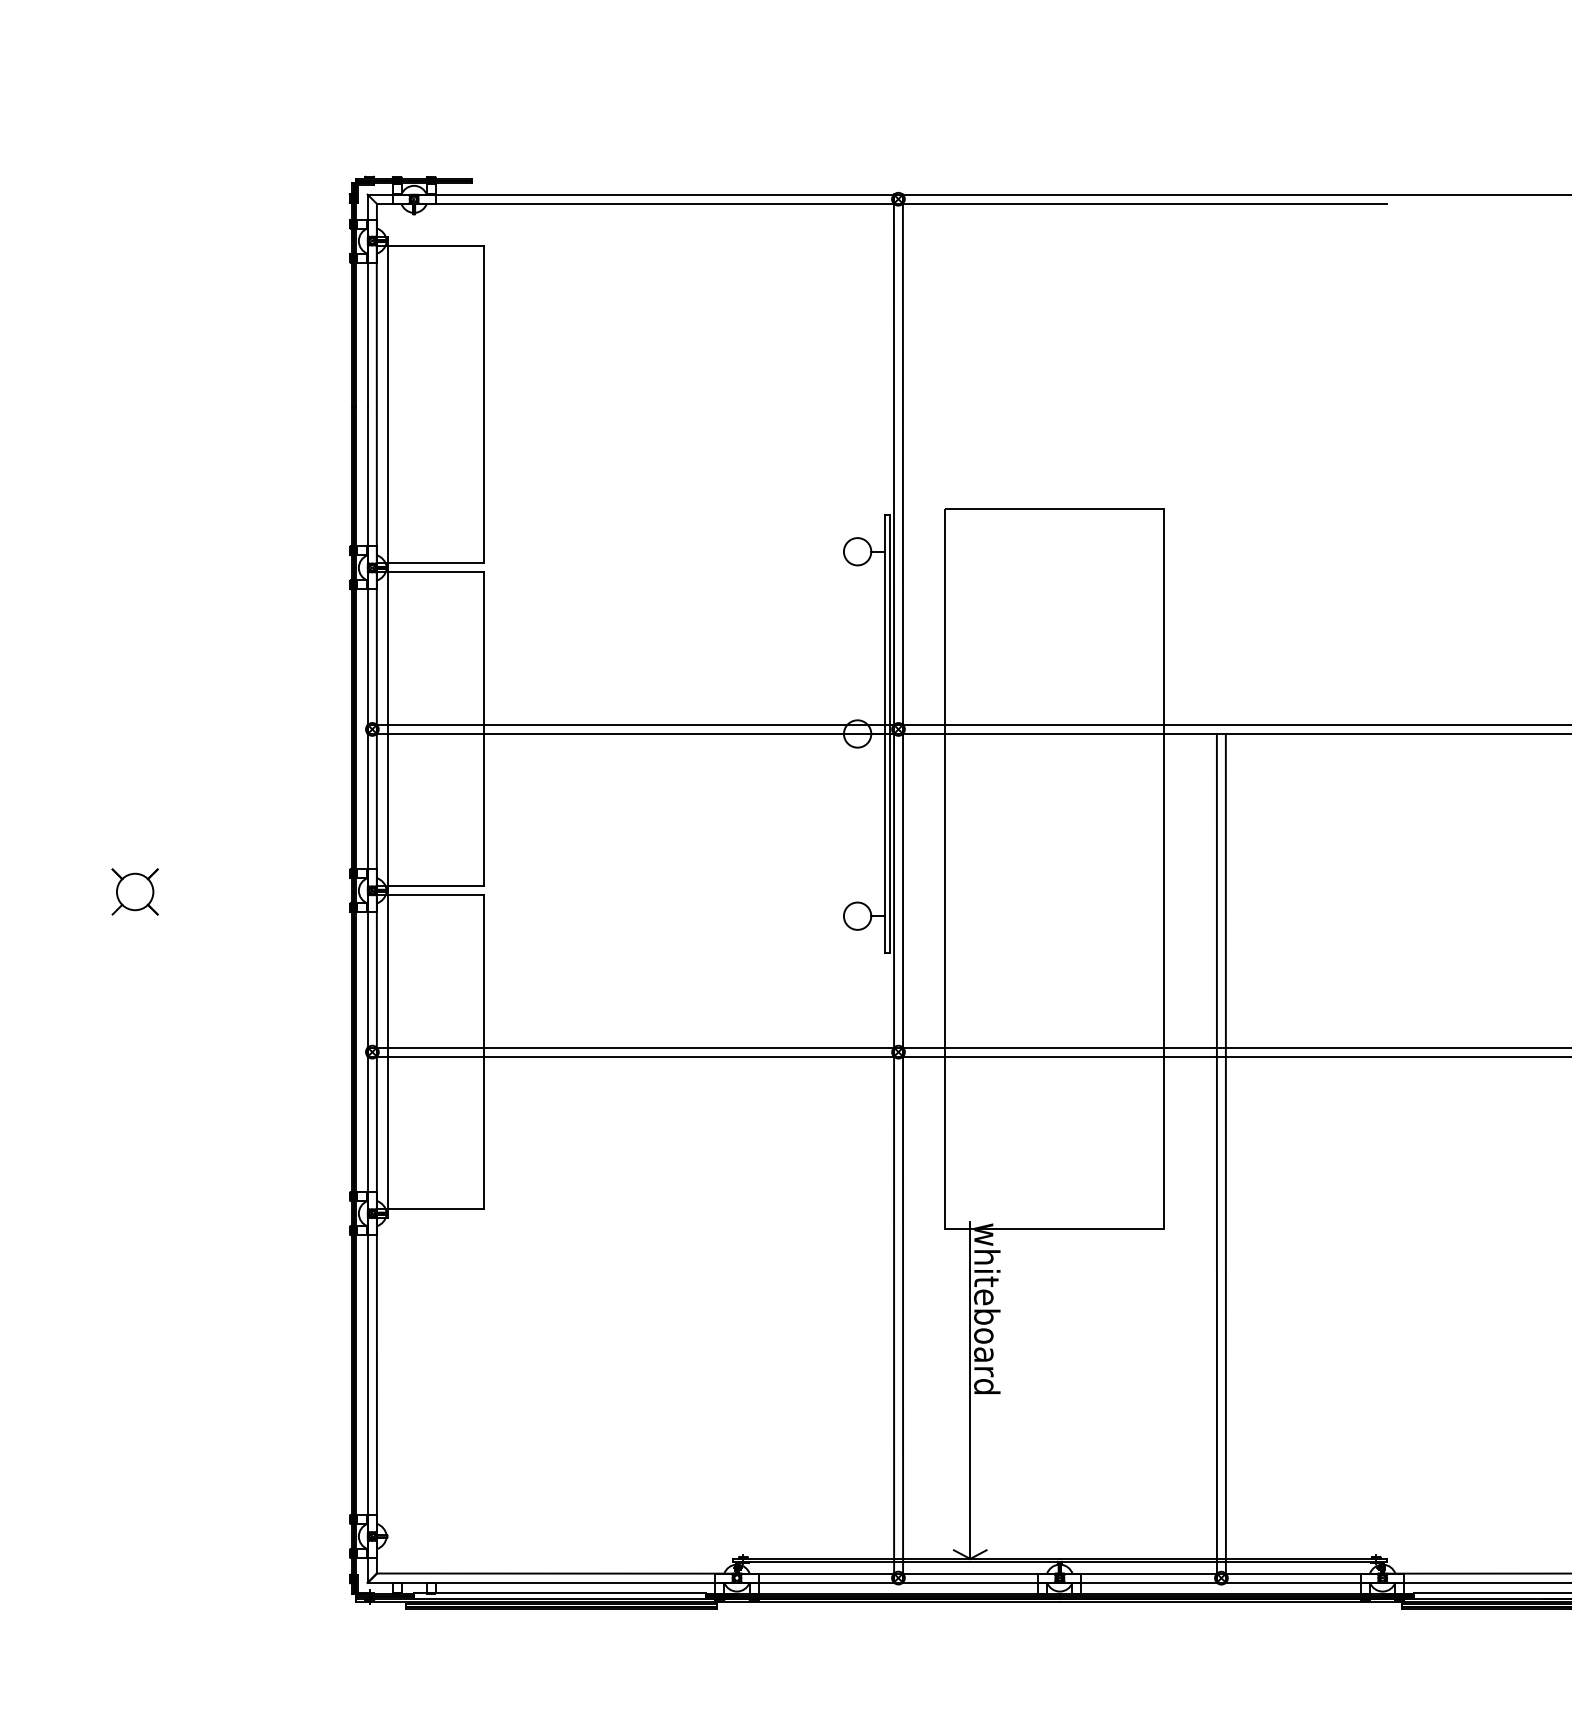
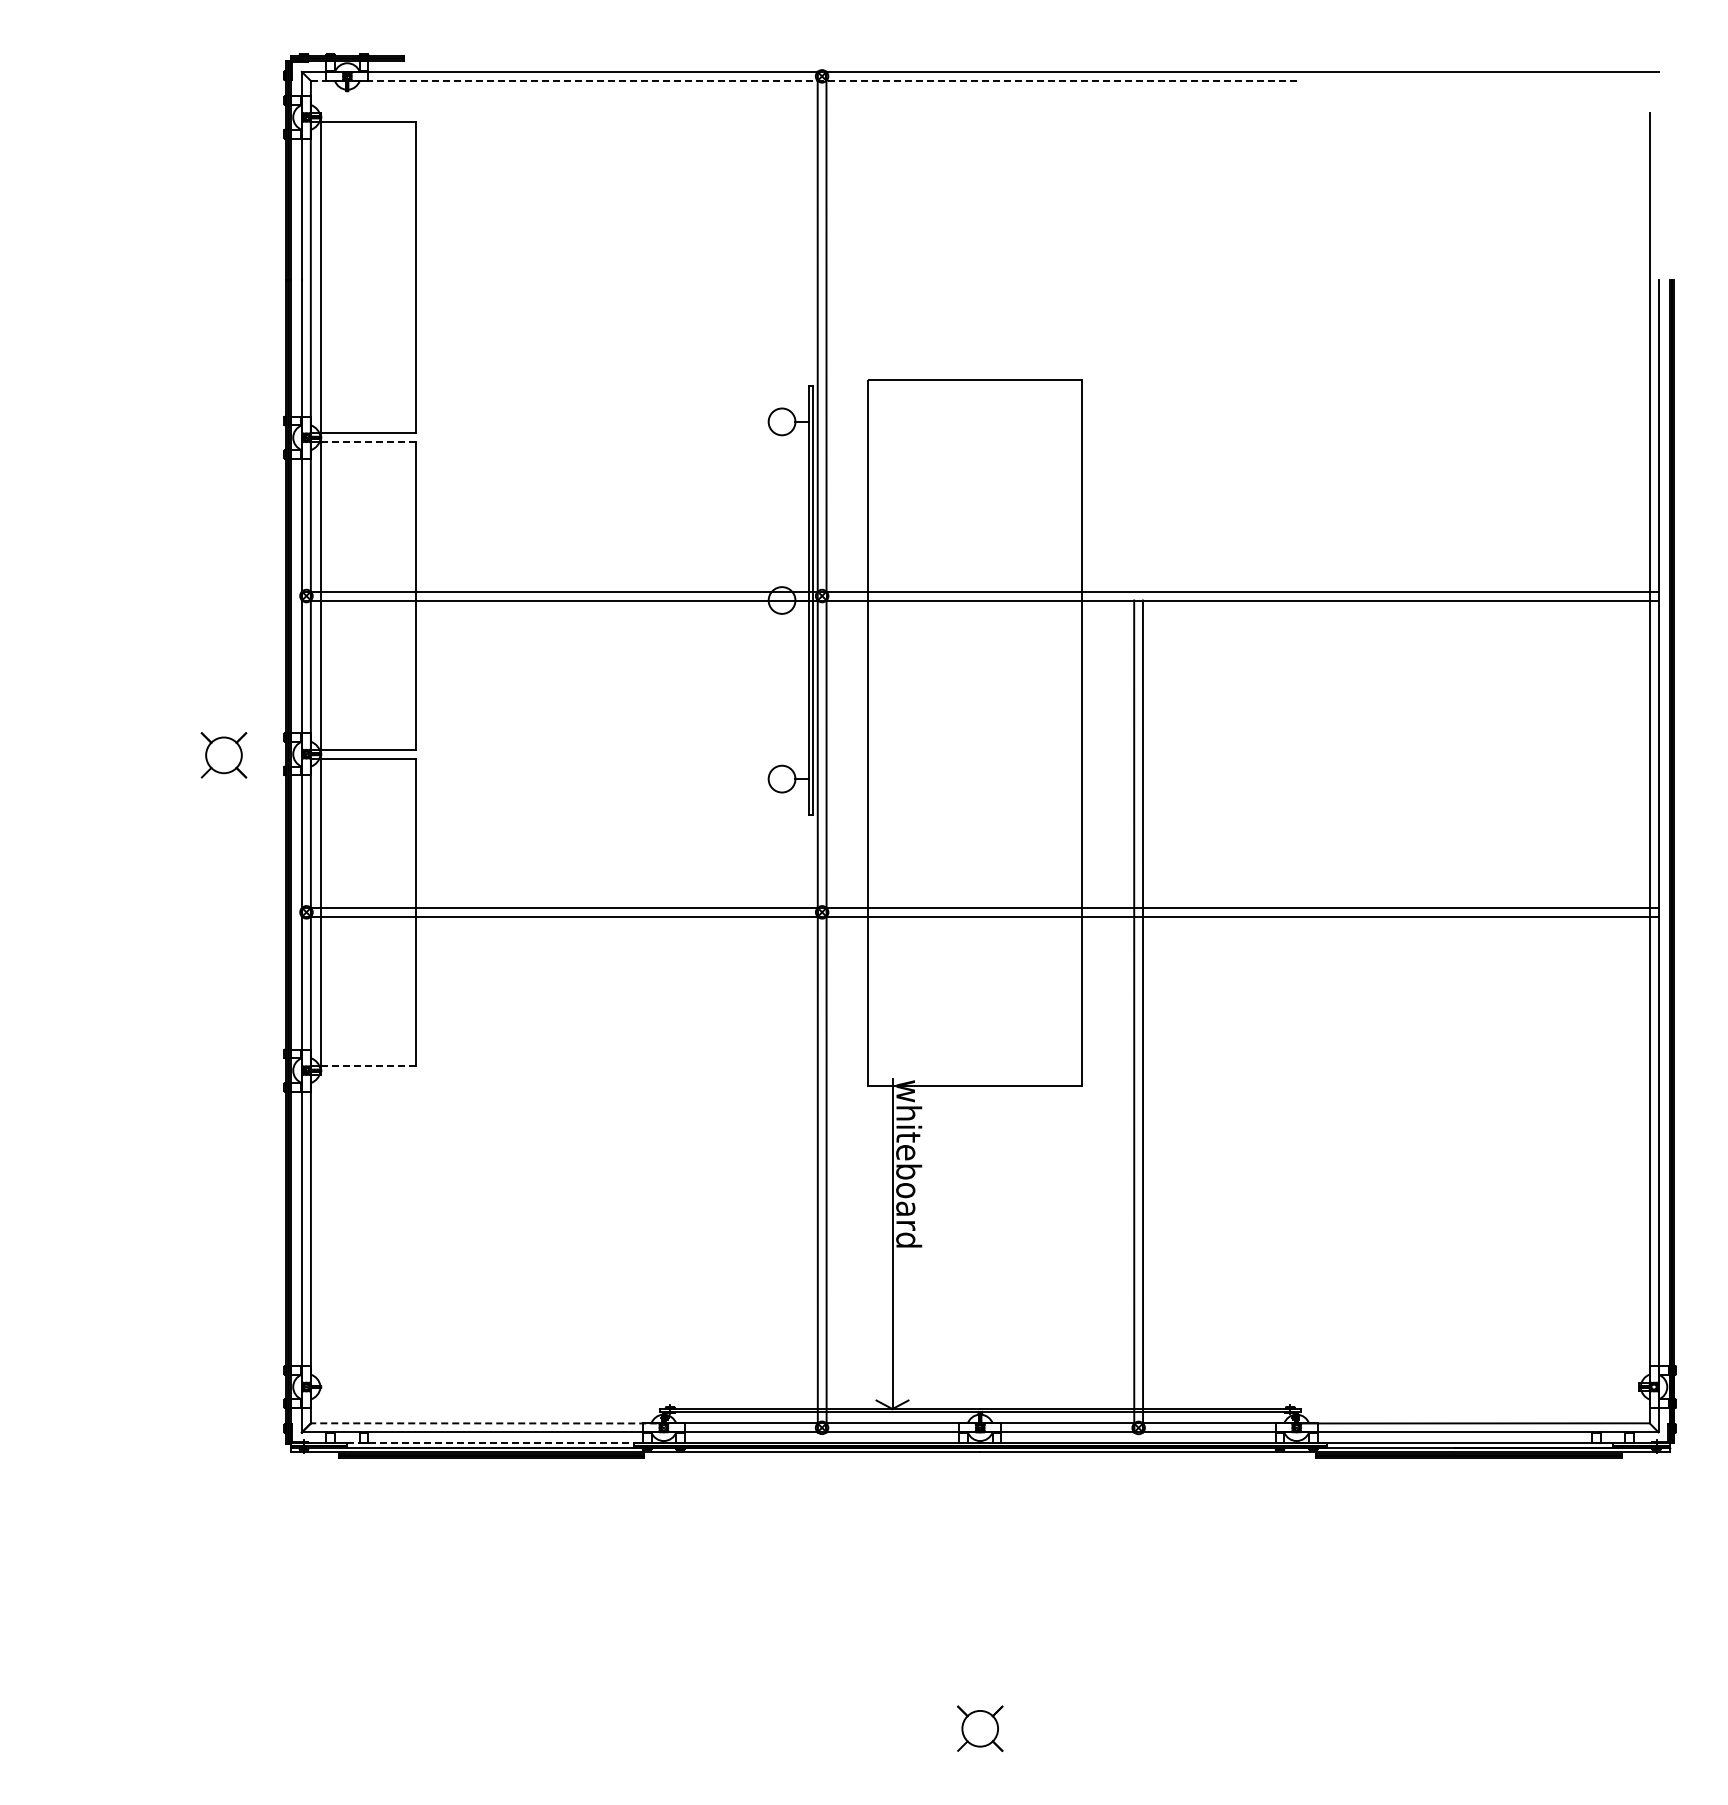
line: (882, 203) -> (806, 80), solid -> dashed
line: (436, 572) -> (369, 442), solid -> dashed
part: (134, 892) -> (223, 755), moved
line: (435, 1209) -> (368, 1066), solid -> dashed
line: (559, 1573) -> (489, 1423), solid -> dashed
line: (560, 1593) -> (490, 1442), solid -> dashed

